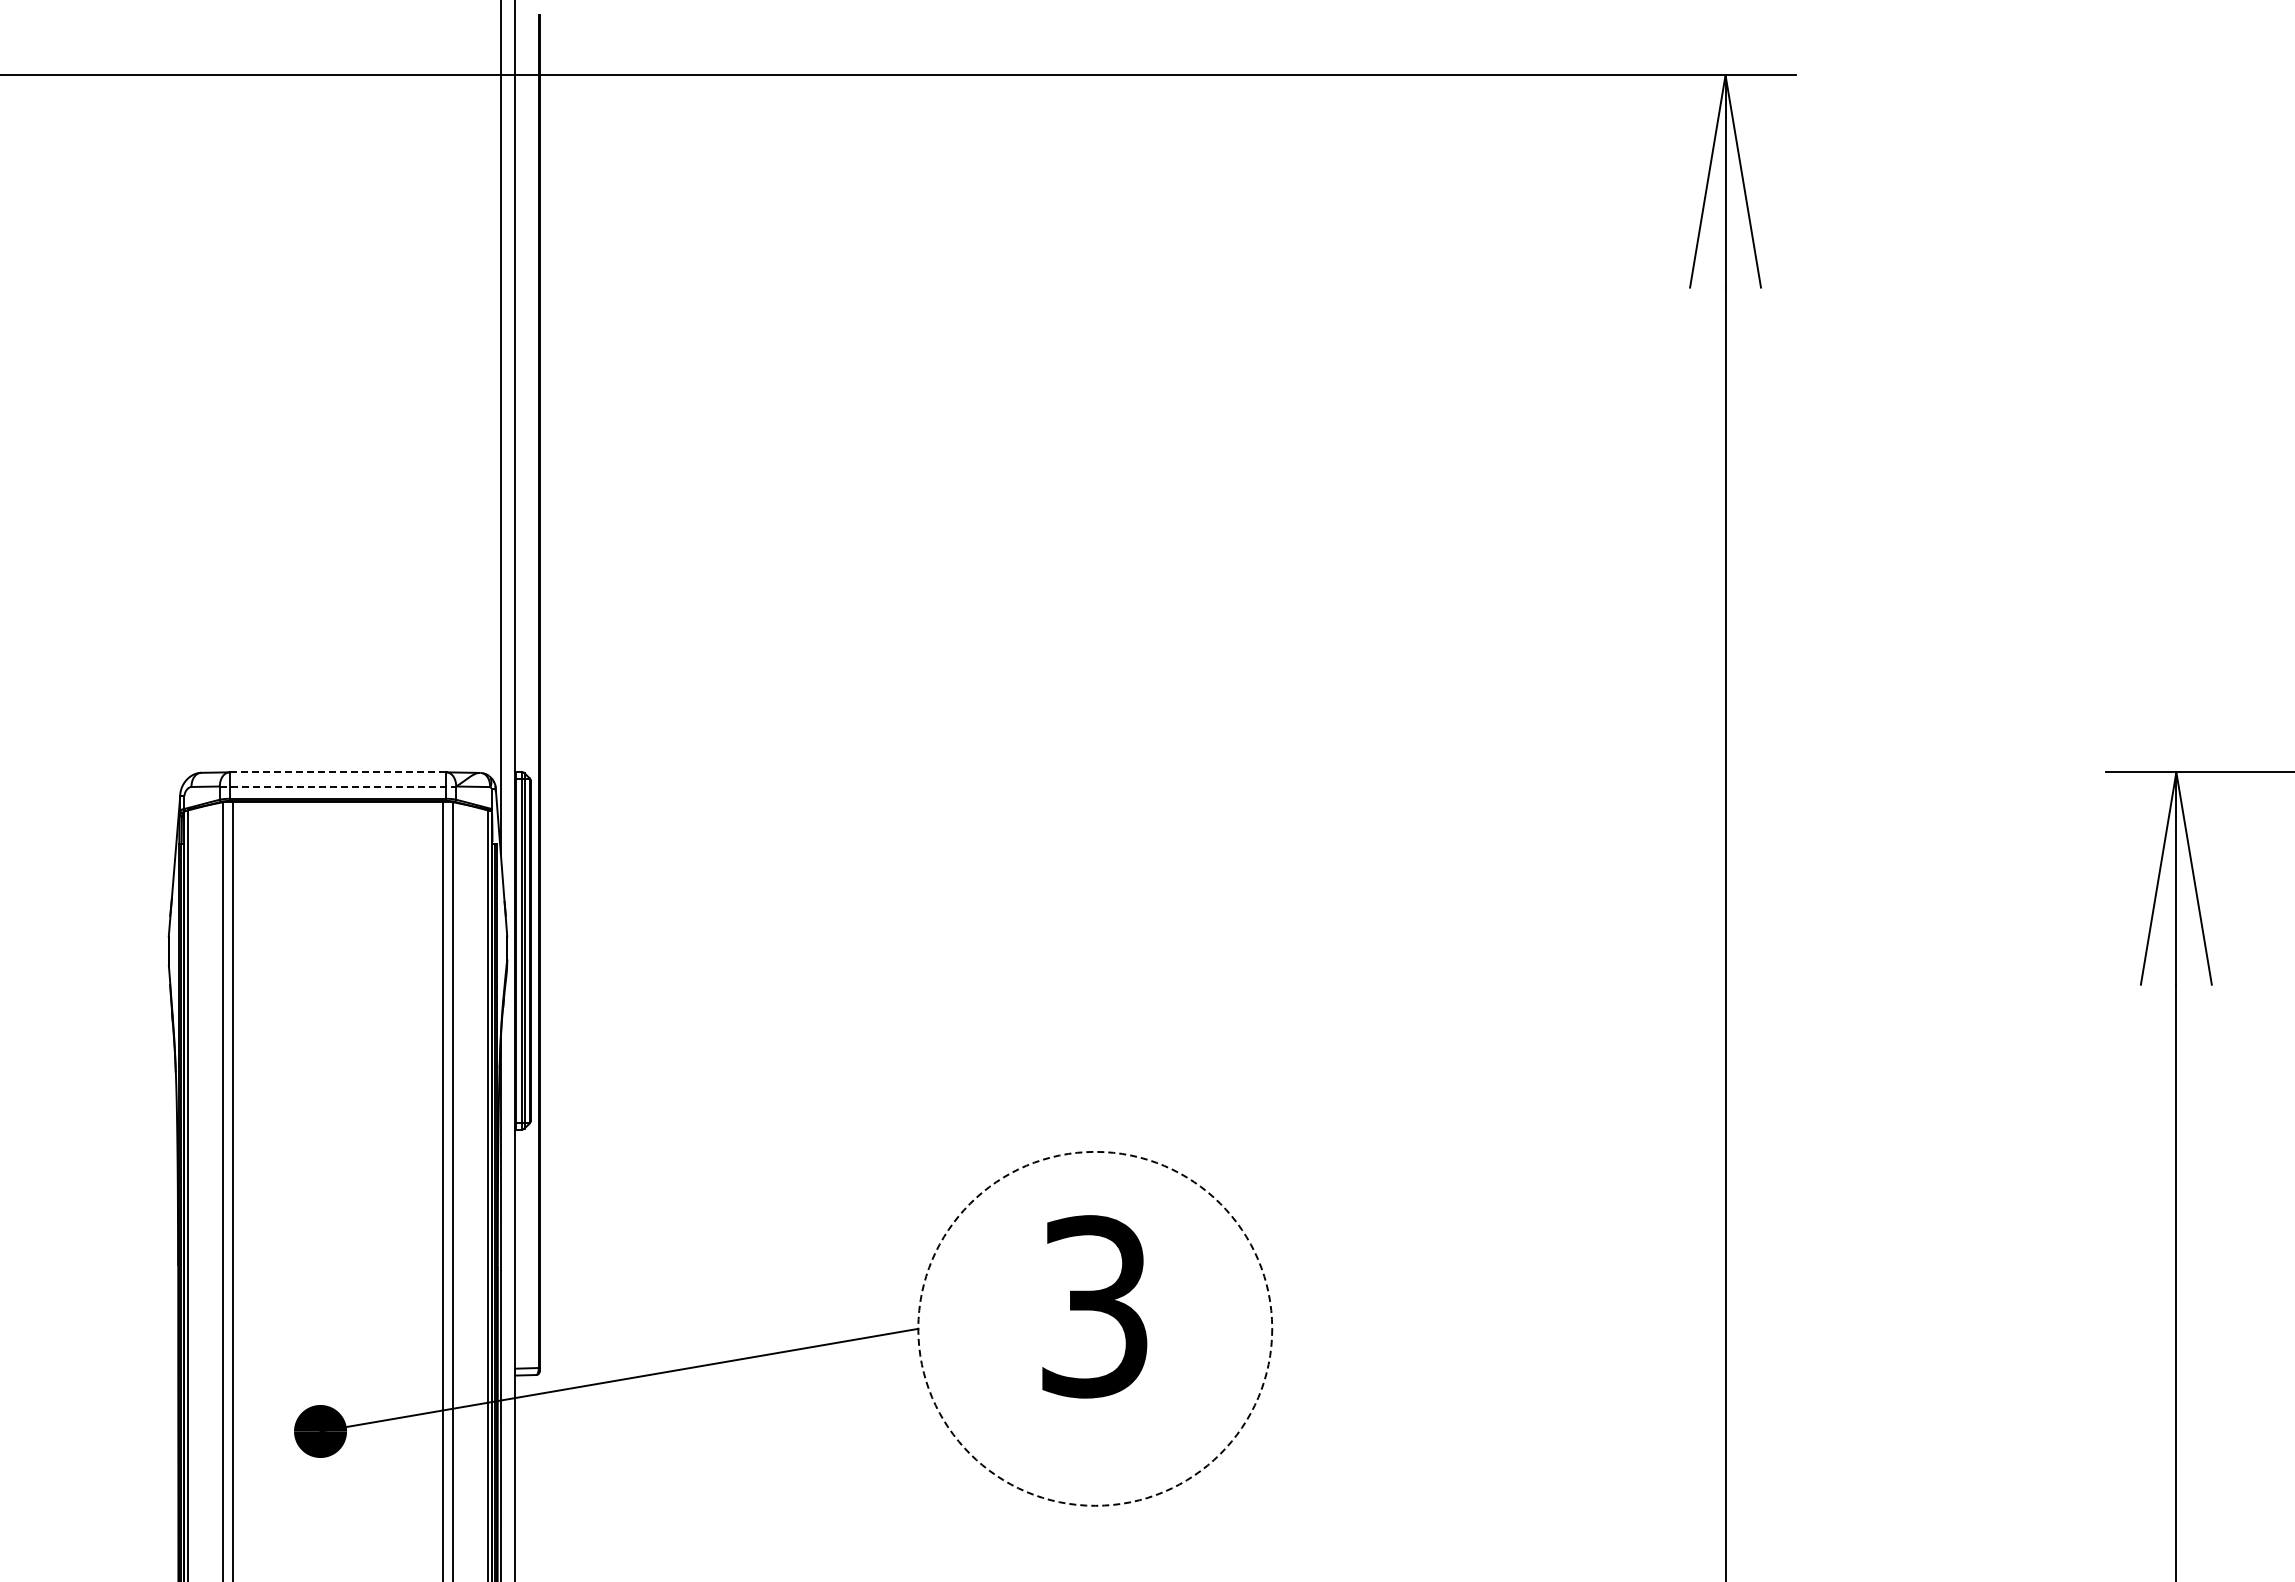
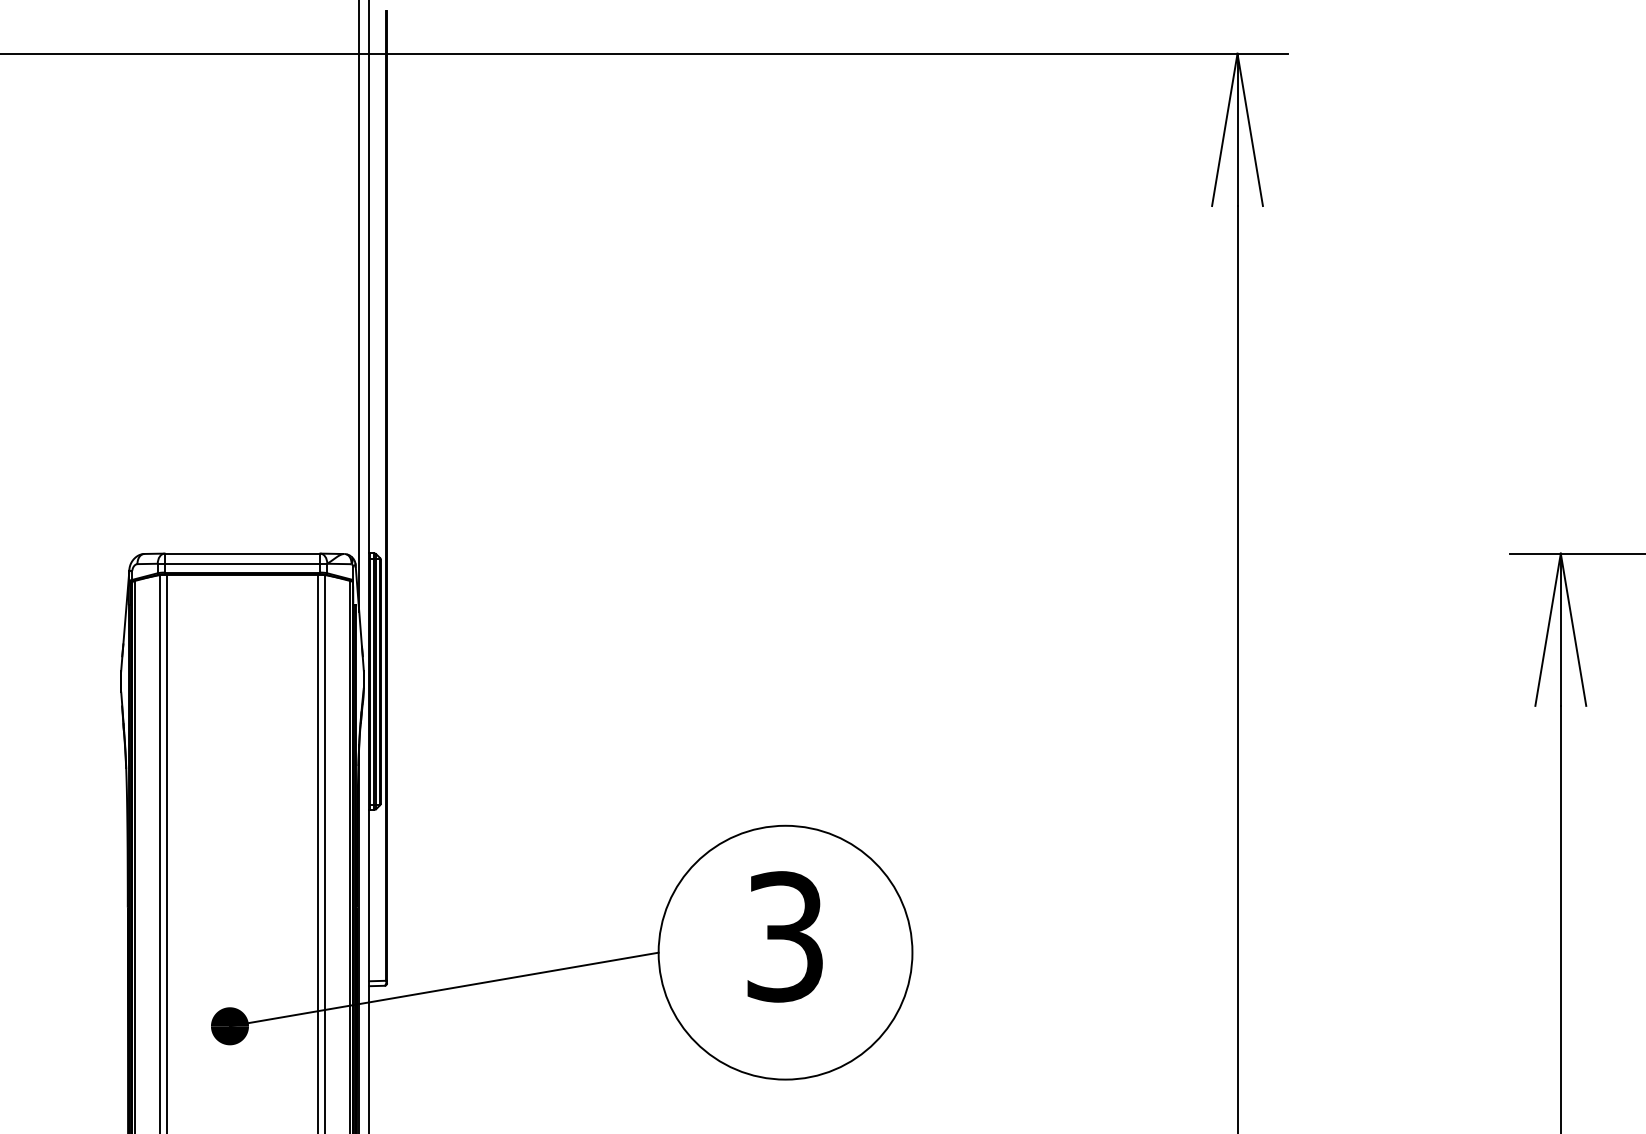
line: (338, 772) -> (242, 553), dashed -> solid
line: (338, 786) -> (242, 563), dashed -> solid
circle: (1095, 1328) -> (785, 952), dashed -> solid

